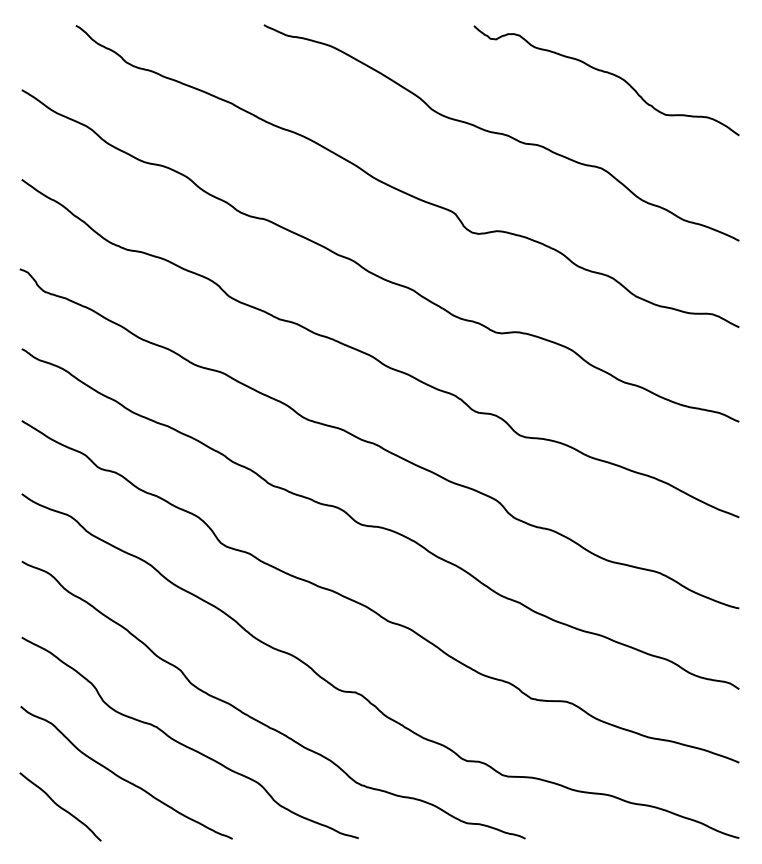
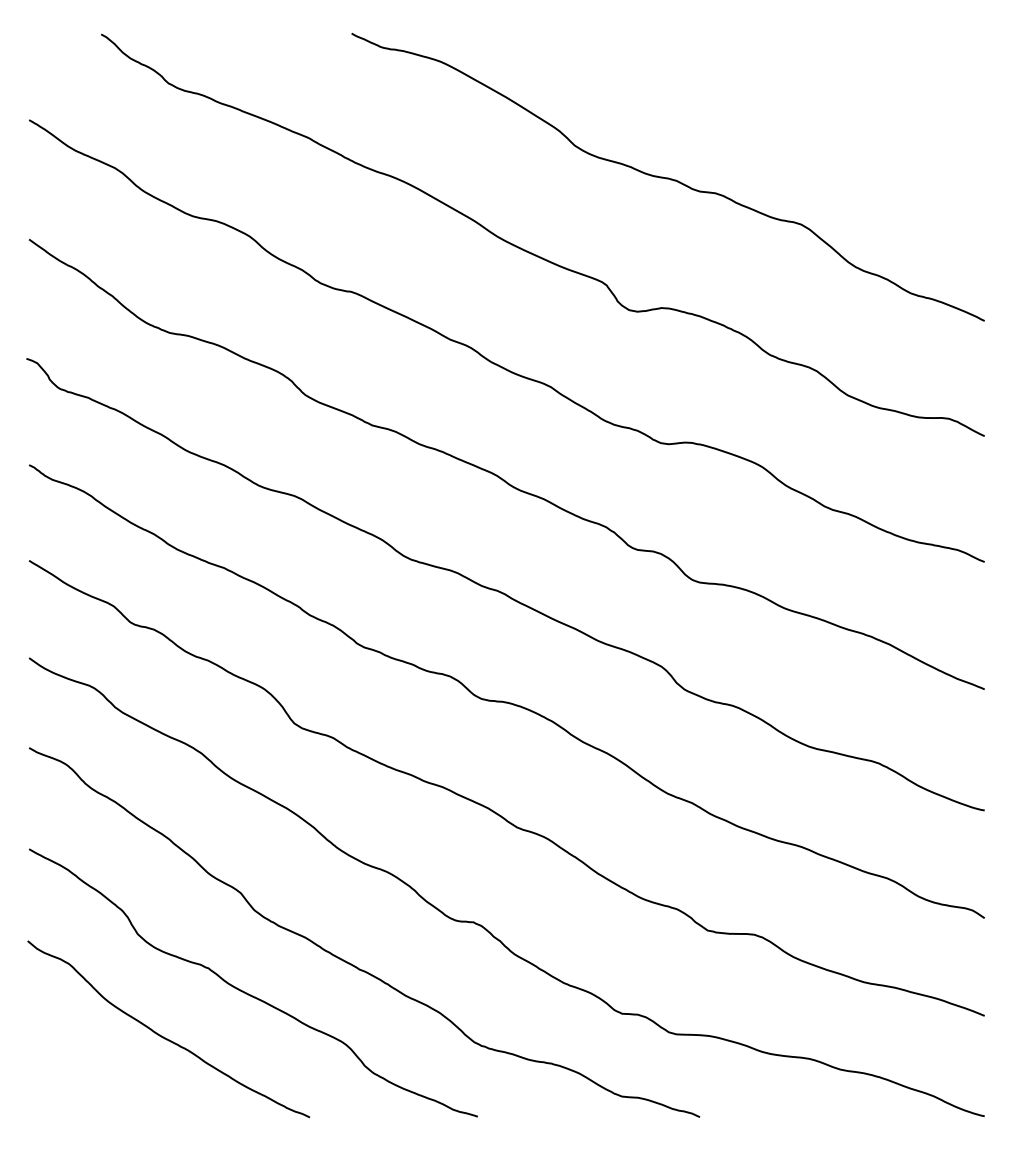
curve: (608, 73) -> (810, 98), removed
curve: (60, 806) -> (80, 1074), removed

